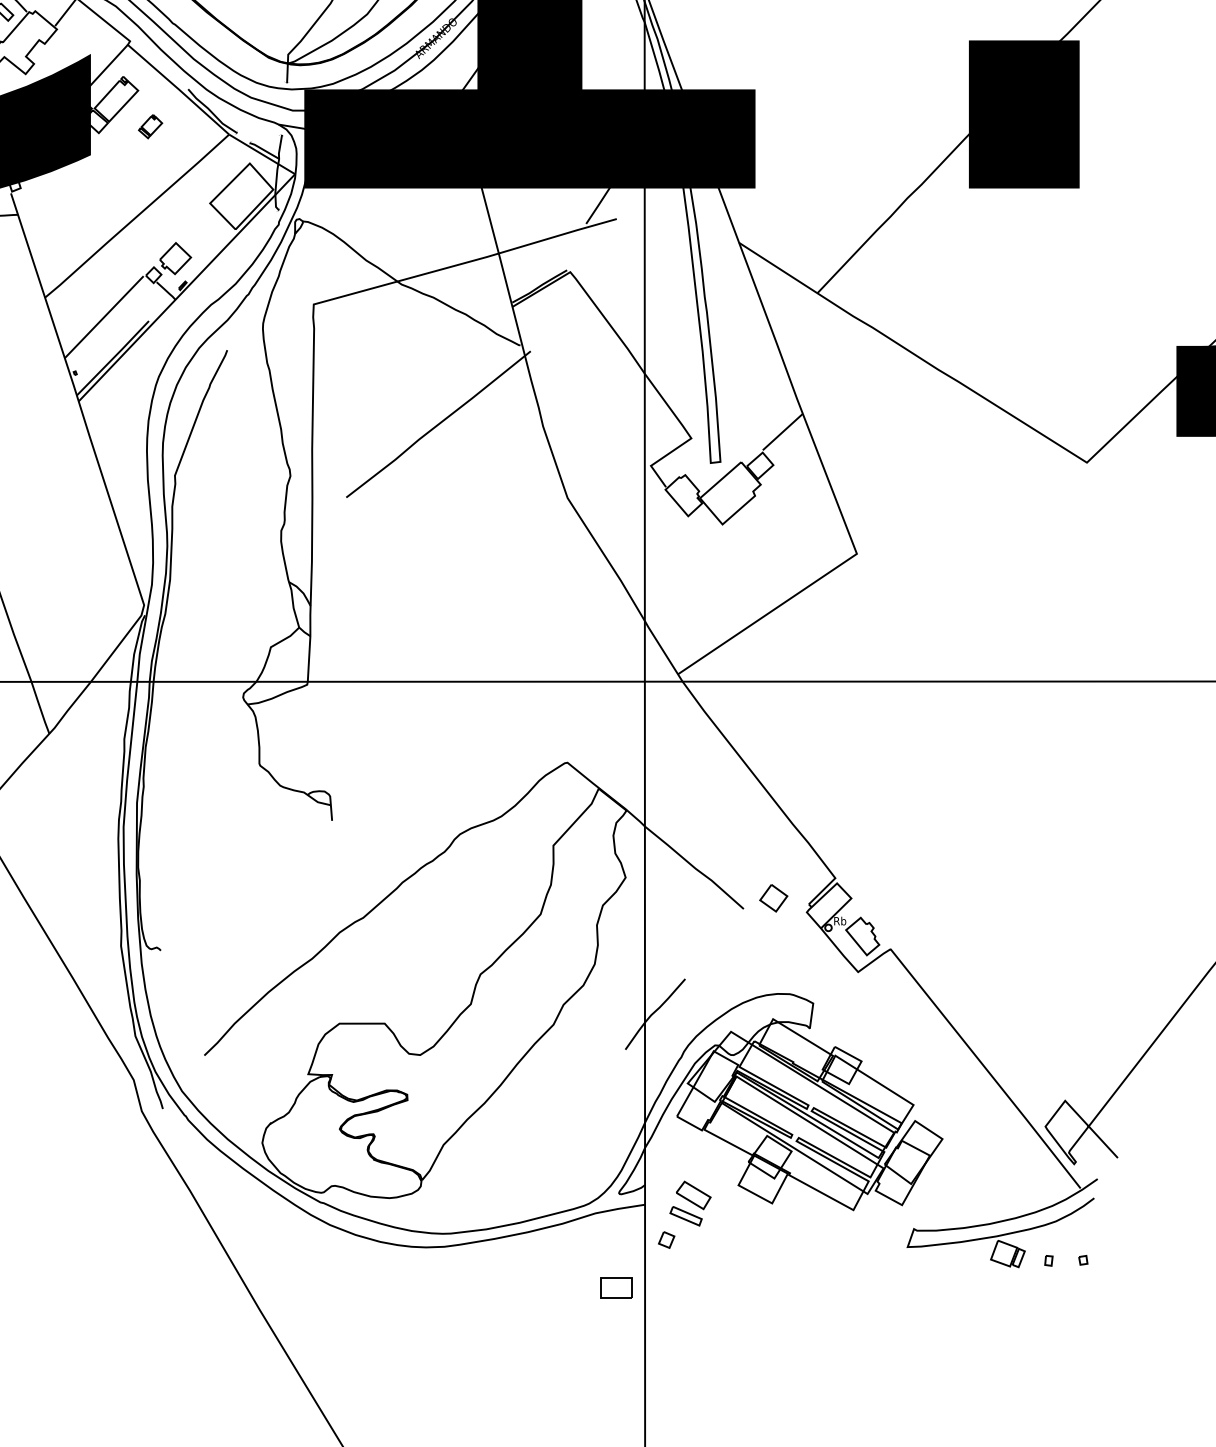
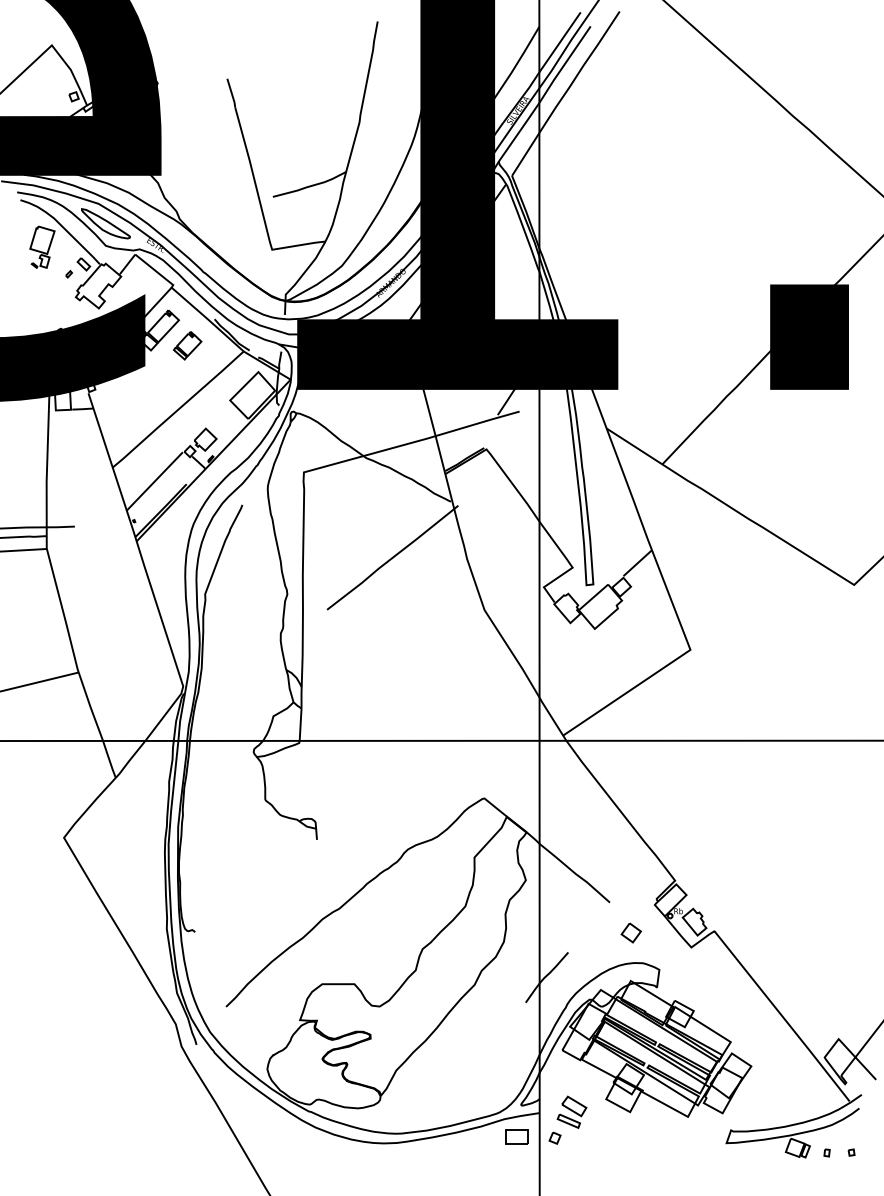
part: (150, 126) -> (187, 345), size x1.67
part: (772, 897) -> (630, 932), moved
part: (615, 1288) -> (516, 1136), moved

